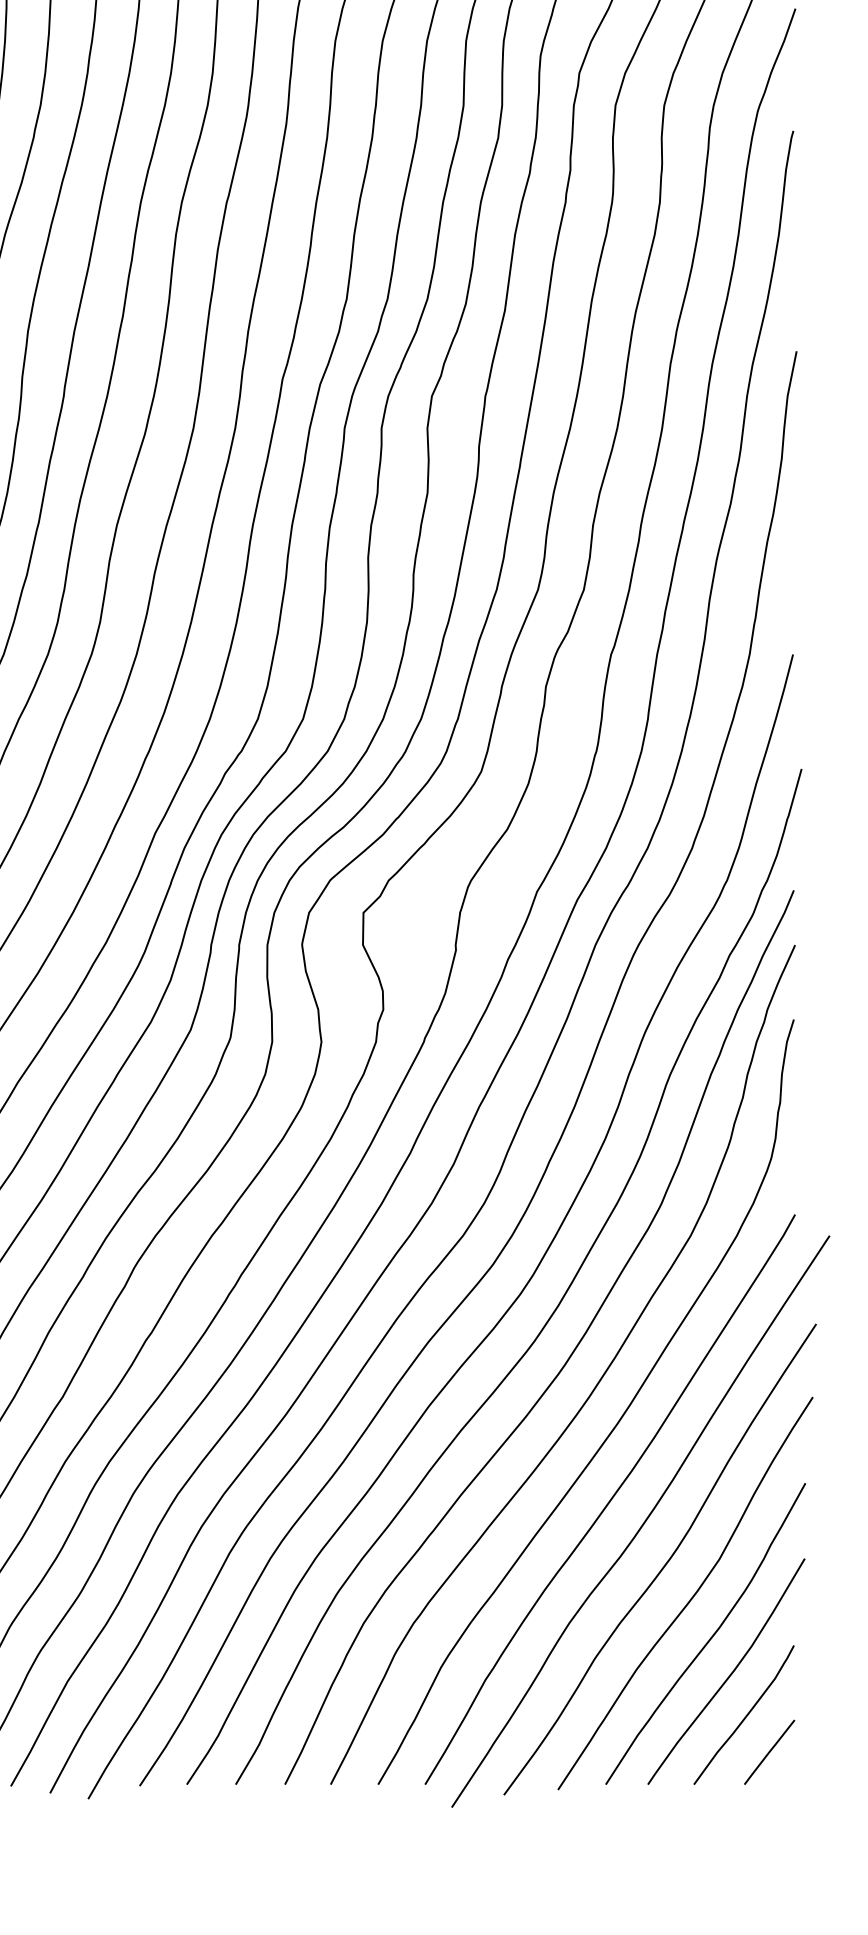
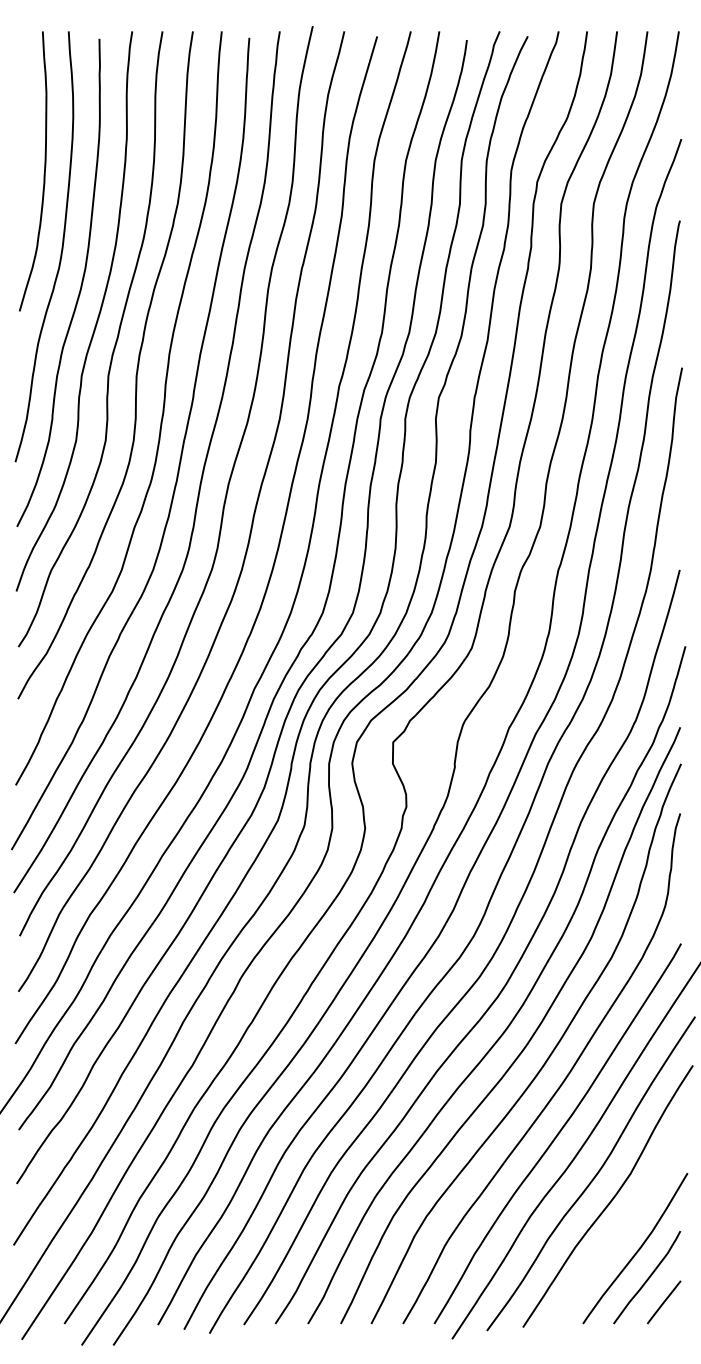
curve: (710, 1637) -> (624, 1225), removed

